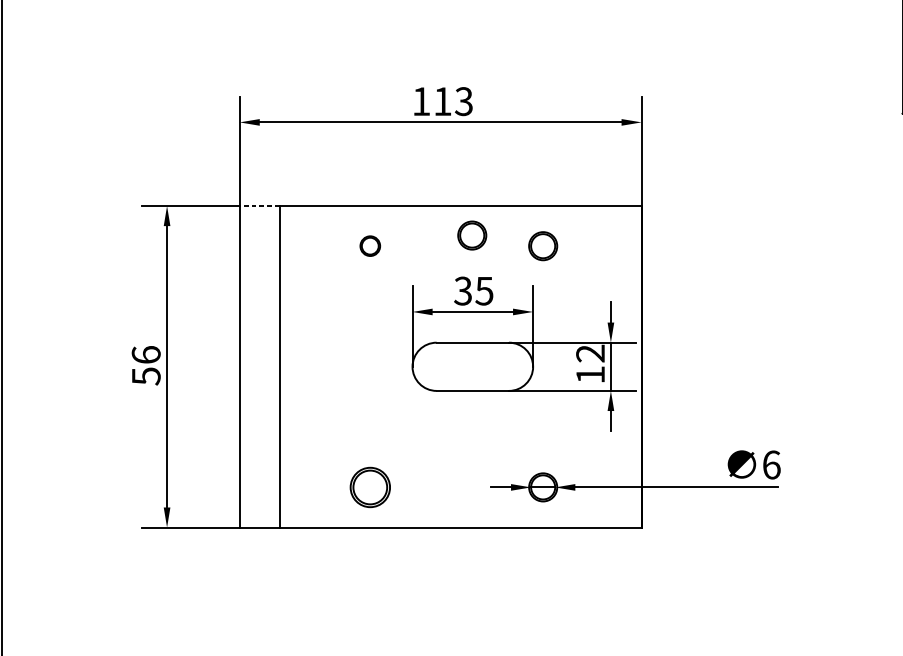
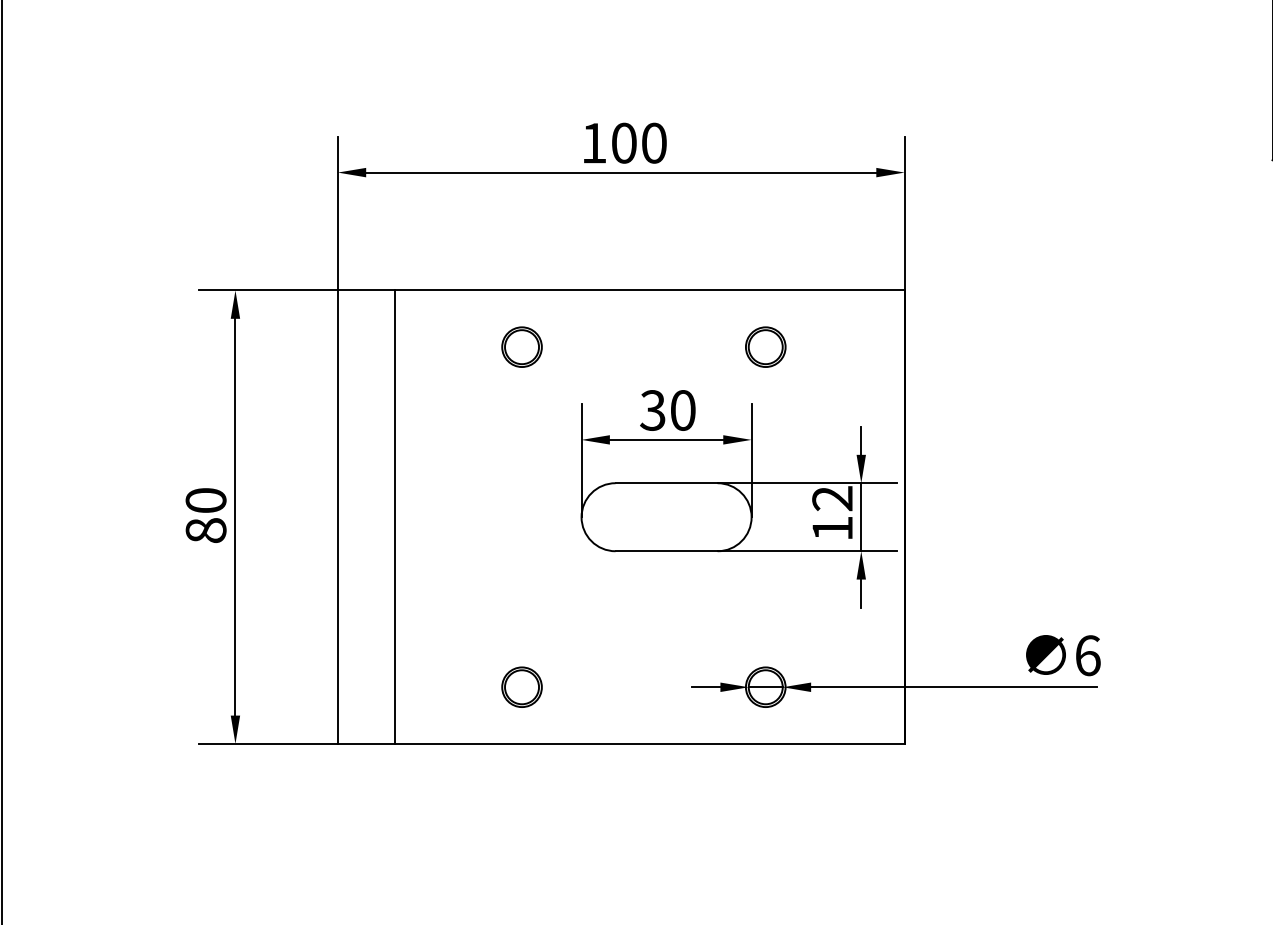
text: (453, 101) -> (639, 142), 113 -> 100
line: (259, 206) -> (365, 290), dashed -> solid
part: (472, 235) -> (665, 331), removed
part: (369, 245) -> (521, 346), size x1.43
text: (484, 291) -> (682, 410), 35 -> 30
text: (145, 365) -> (205, 515), 56 -> 80
part: (369, 486) -> (521, 686), size x0.71

